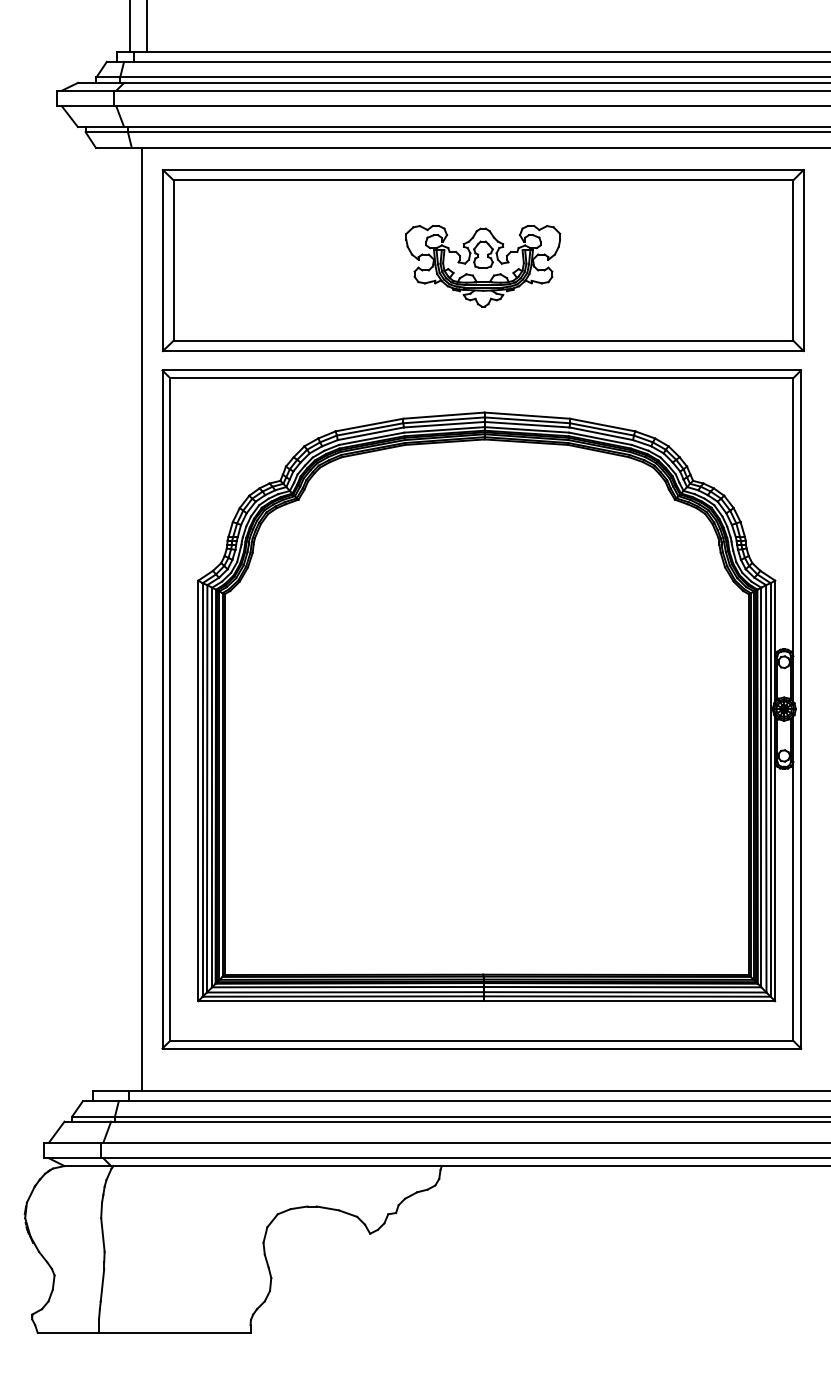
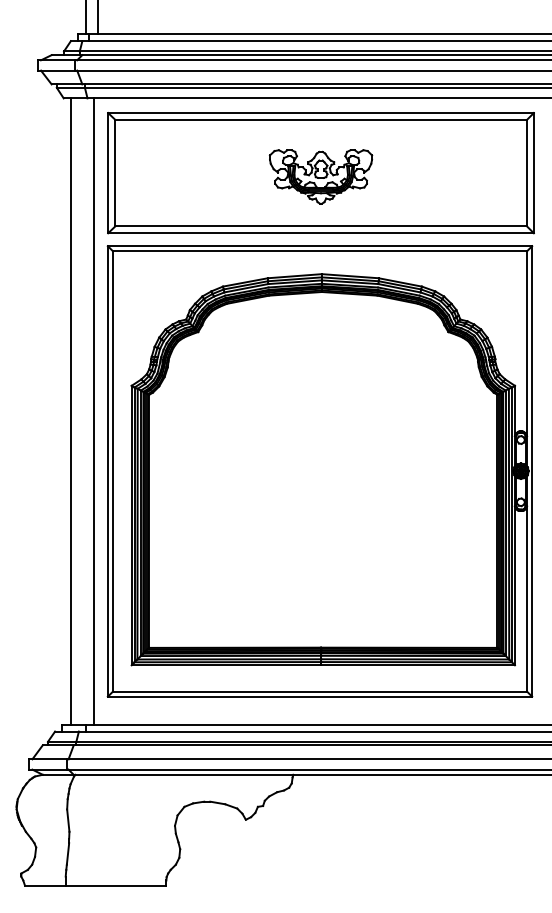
line: (106, 619) -> (70, 411), added

